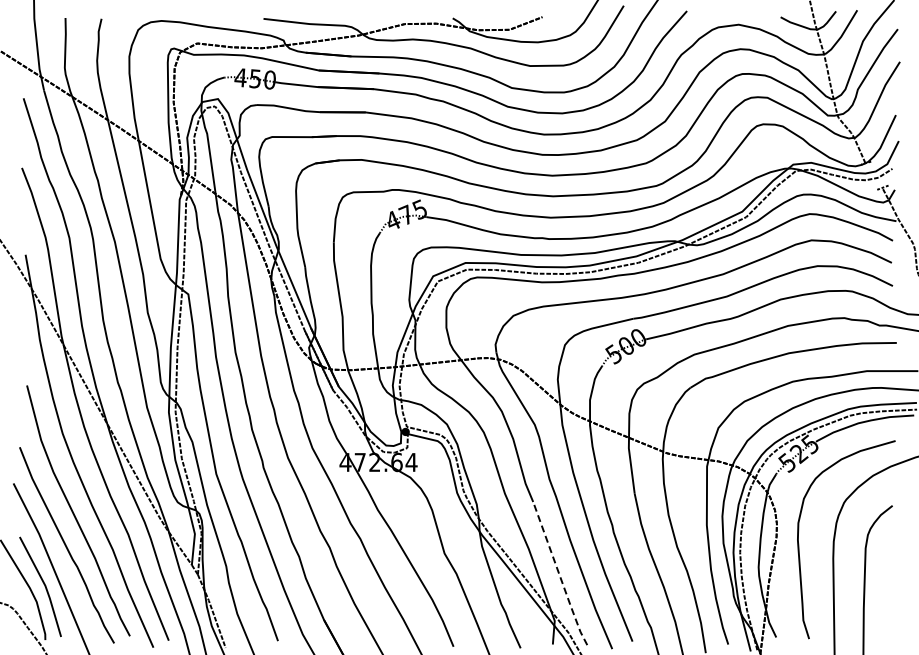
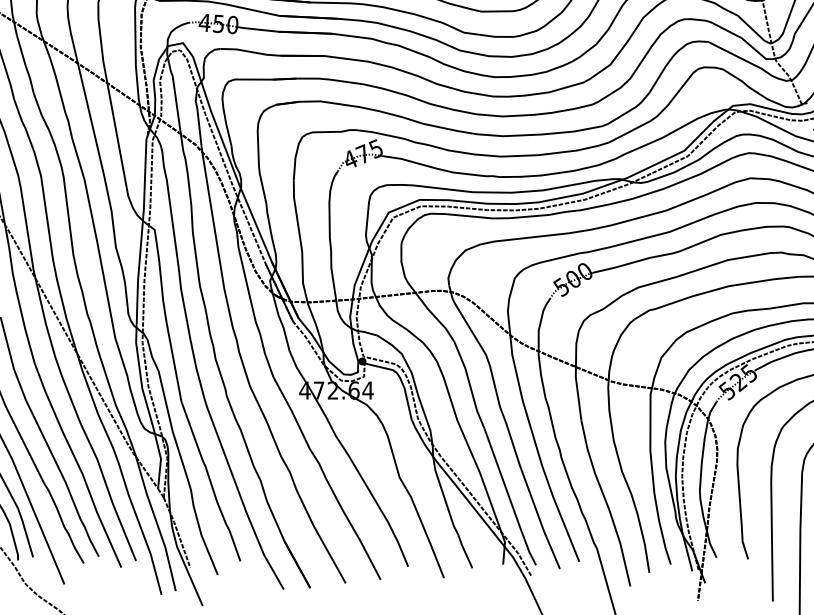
line: (559, 575) -> (509, 498), dashed -> solid

